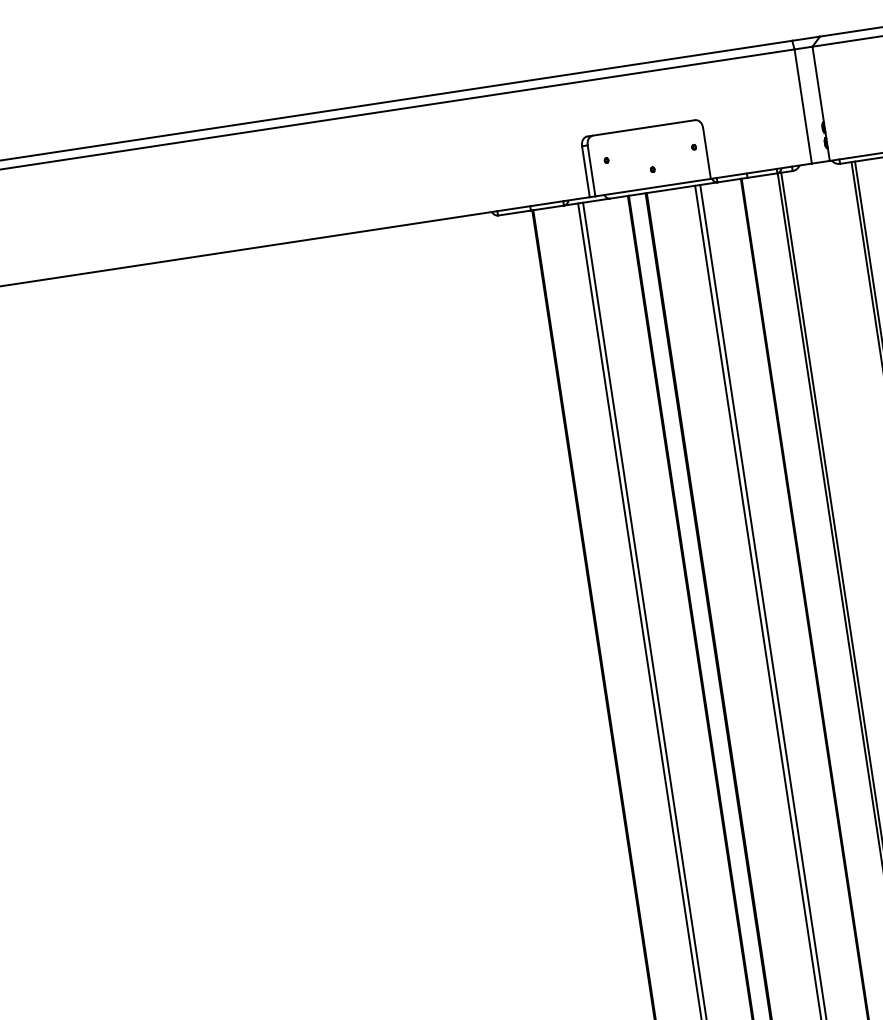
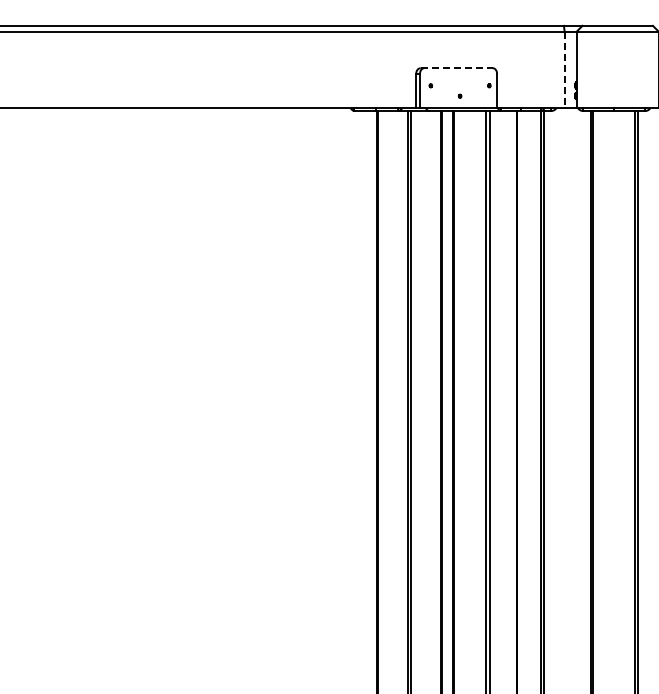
line: (803, 107) -> (564, 70), solid -> dashed
line: (641, 128) -> (456, 68), solid -> dashed

